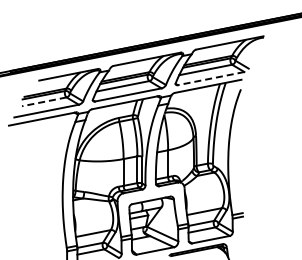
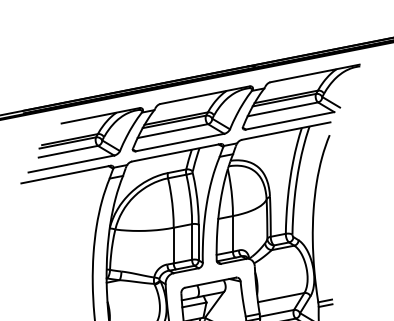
line: (211, 78) -> (290, 120), dashed -> solid
line: (44, 101) -> (68, 151), dashed -> solid

